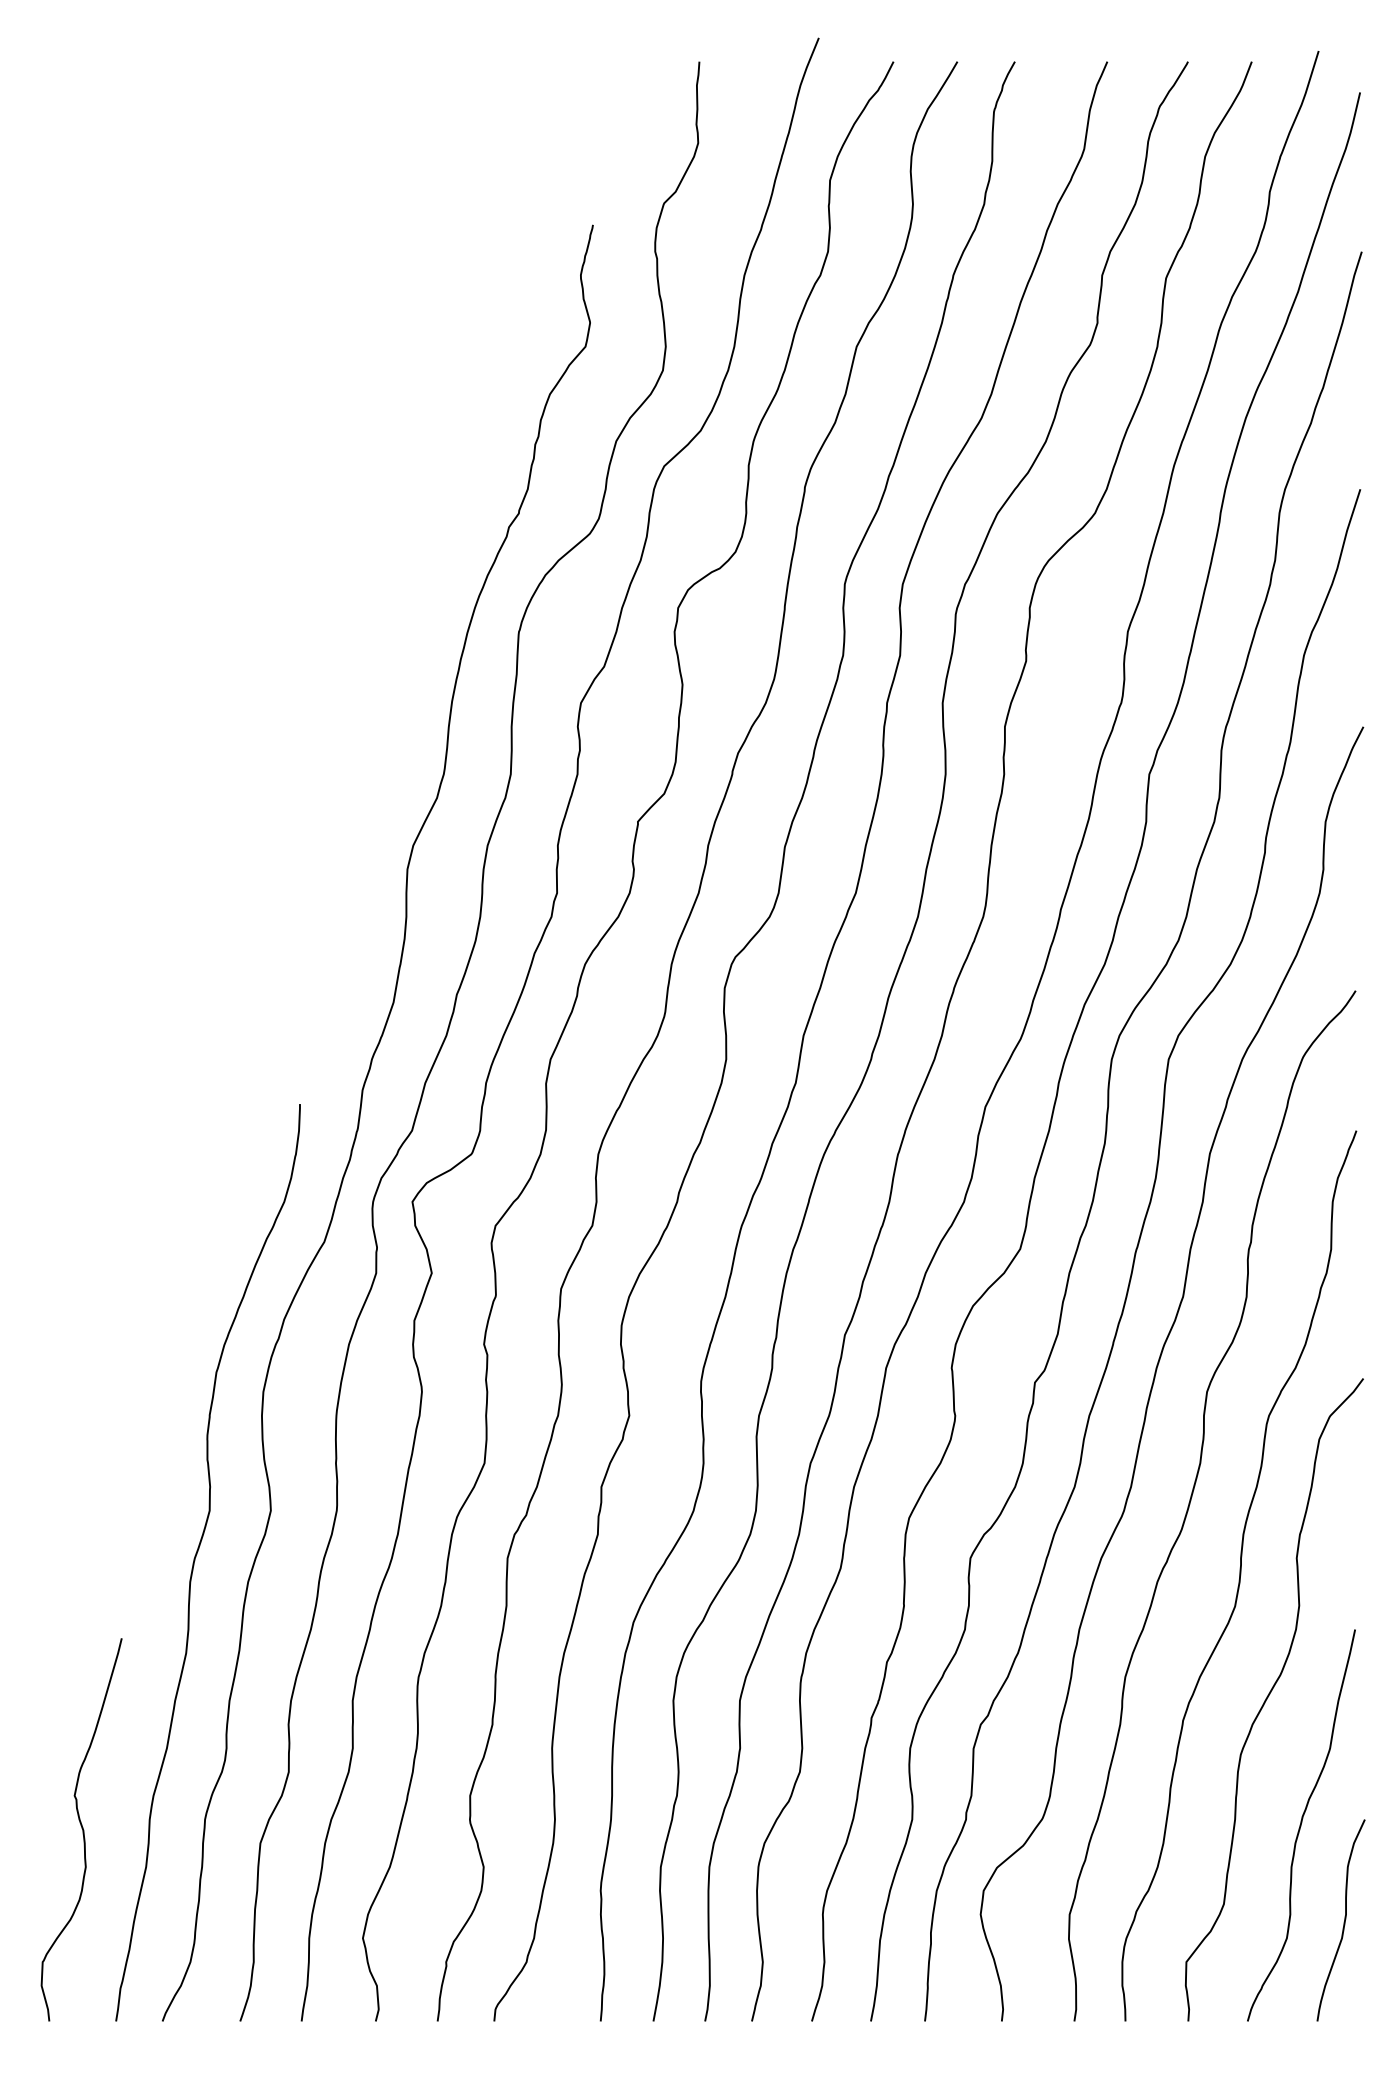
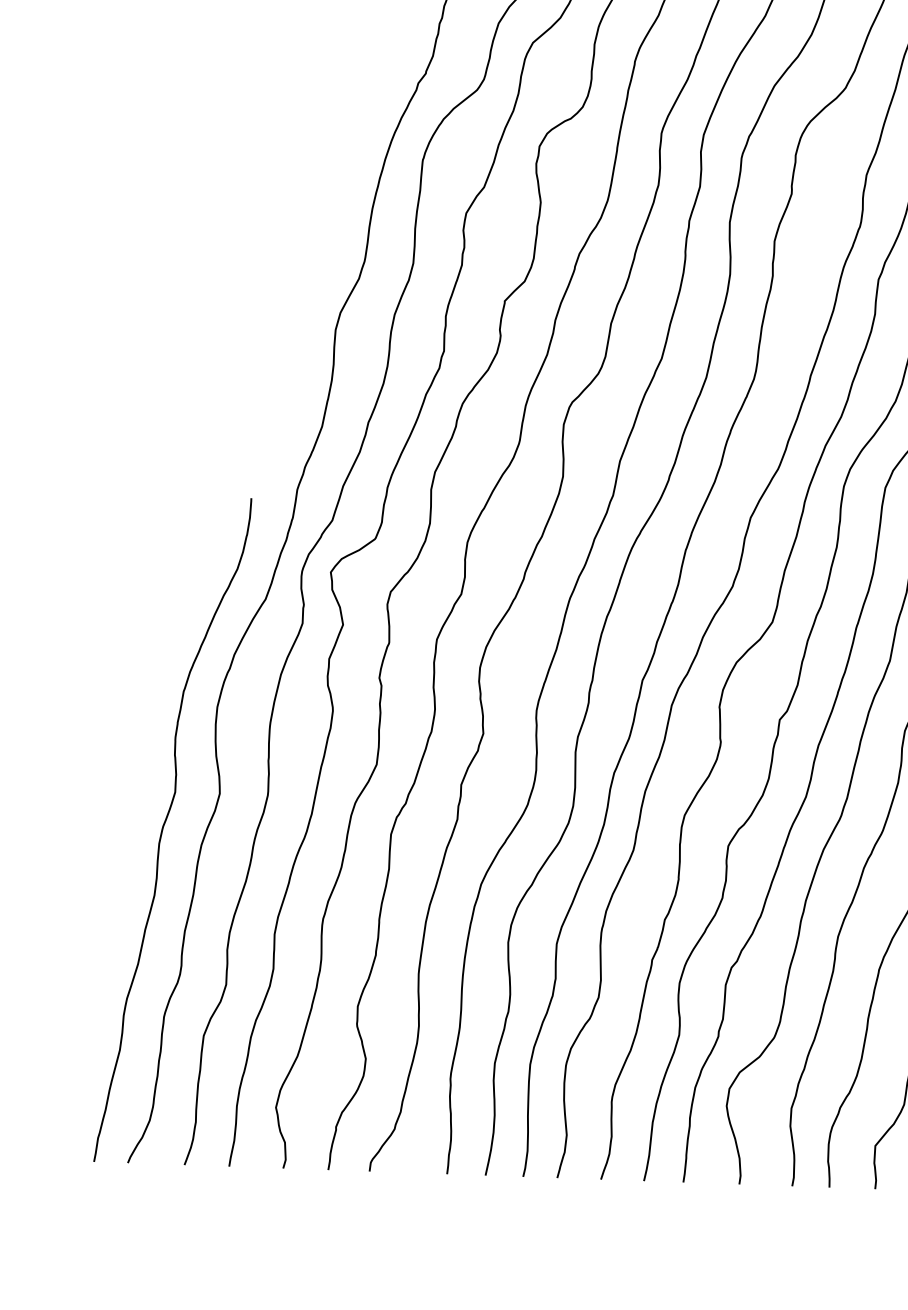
curve: (81, 1828) -> (73, 1020), removed

